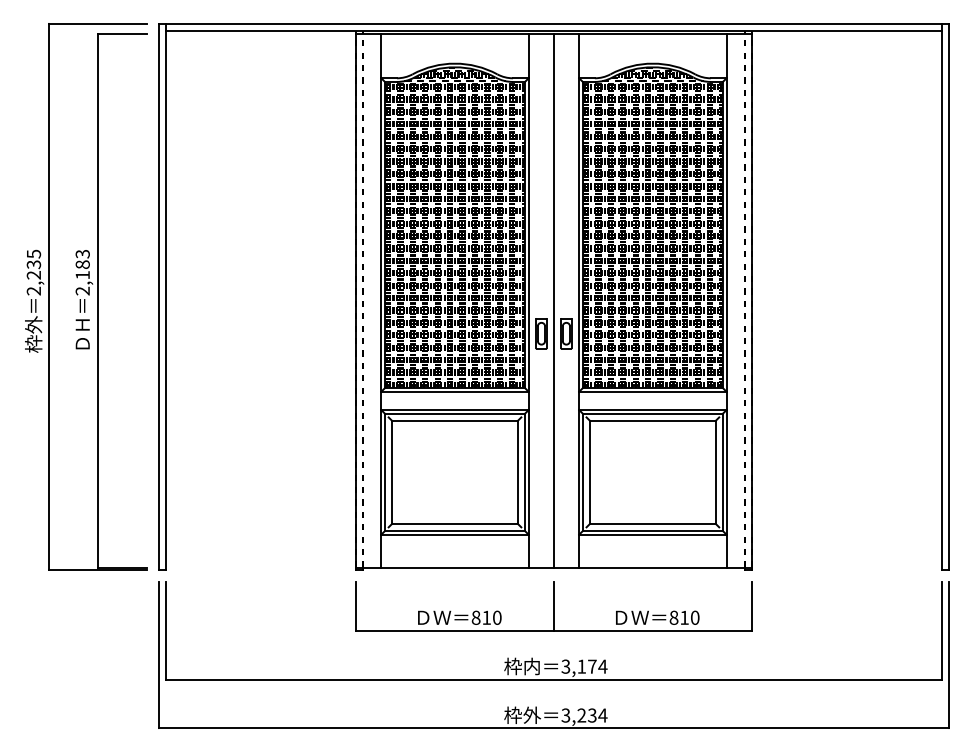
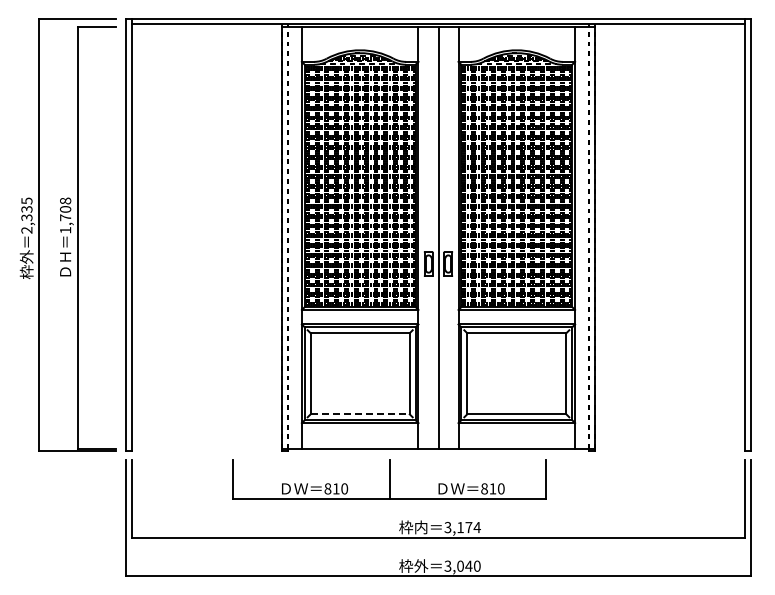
text: (82, 272) -> (65, 215), 2,183 -> 1,708
text: (34, 274) -> (27, 217), 2,235 -> 2,335
line: (455, 523) -> (360, 414), solid -> dashed
part: (553, 605) -> (389, 479), moved
text: (591, 714) -> (468, 565), 3,234 -> 3,040

